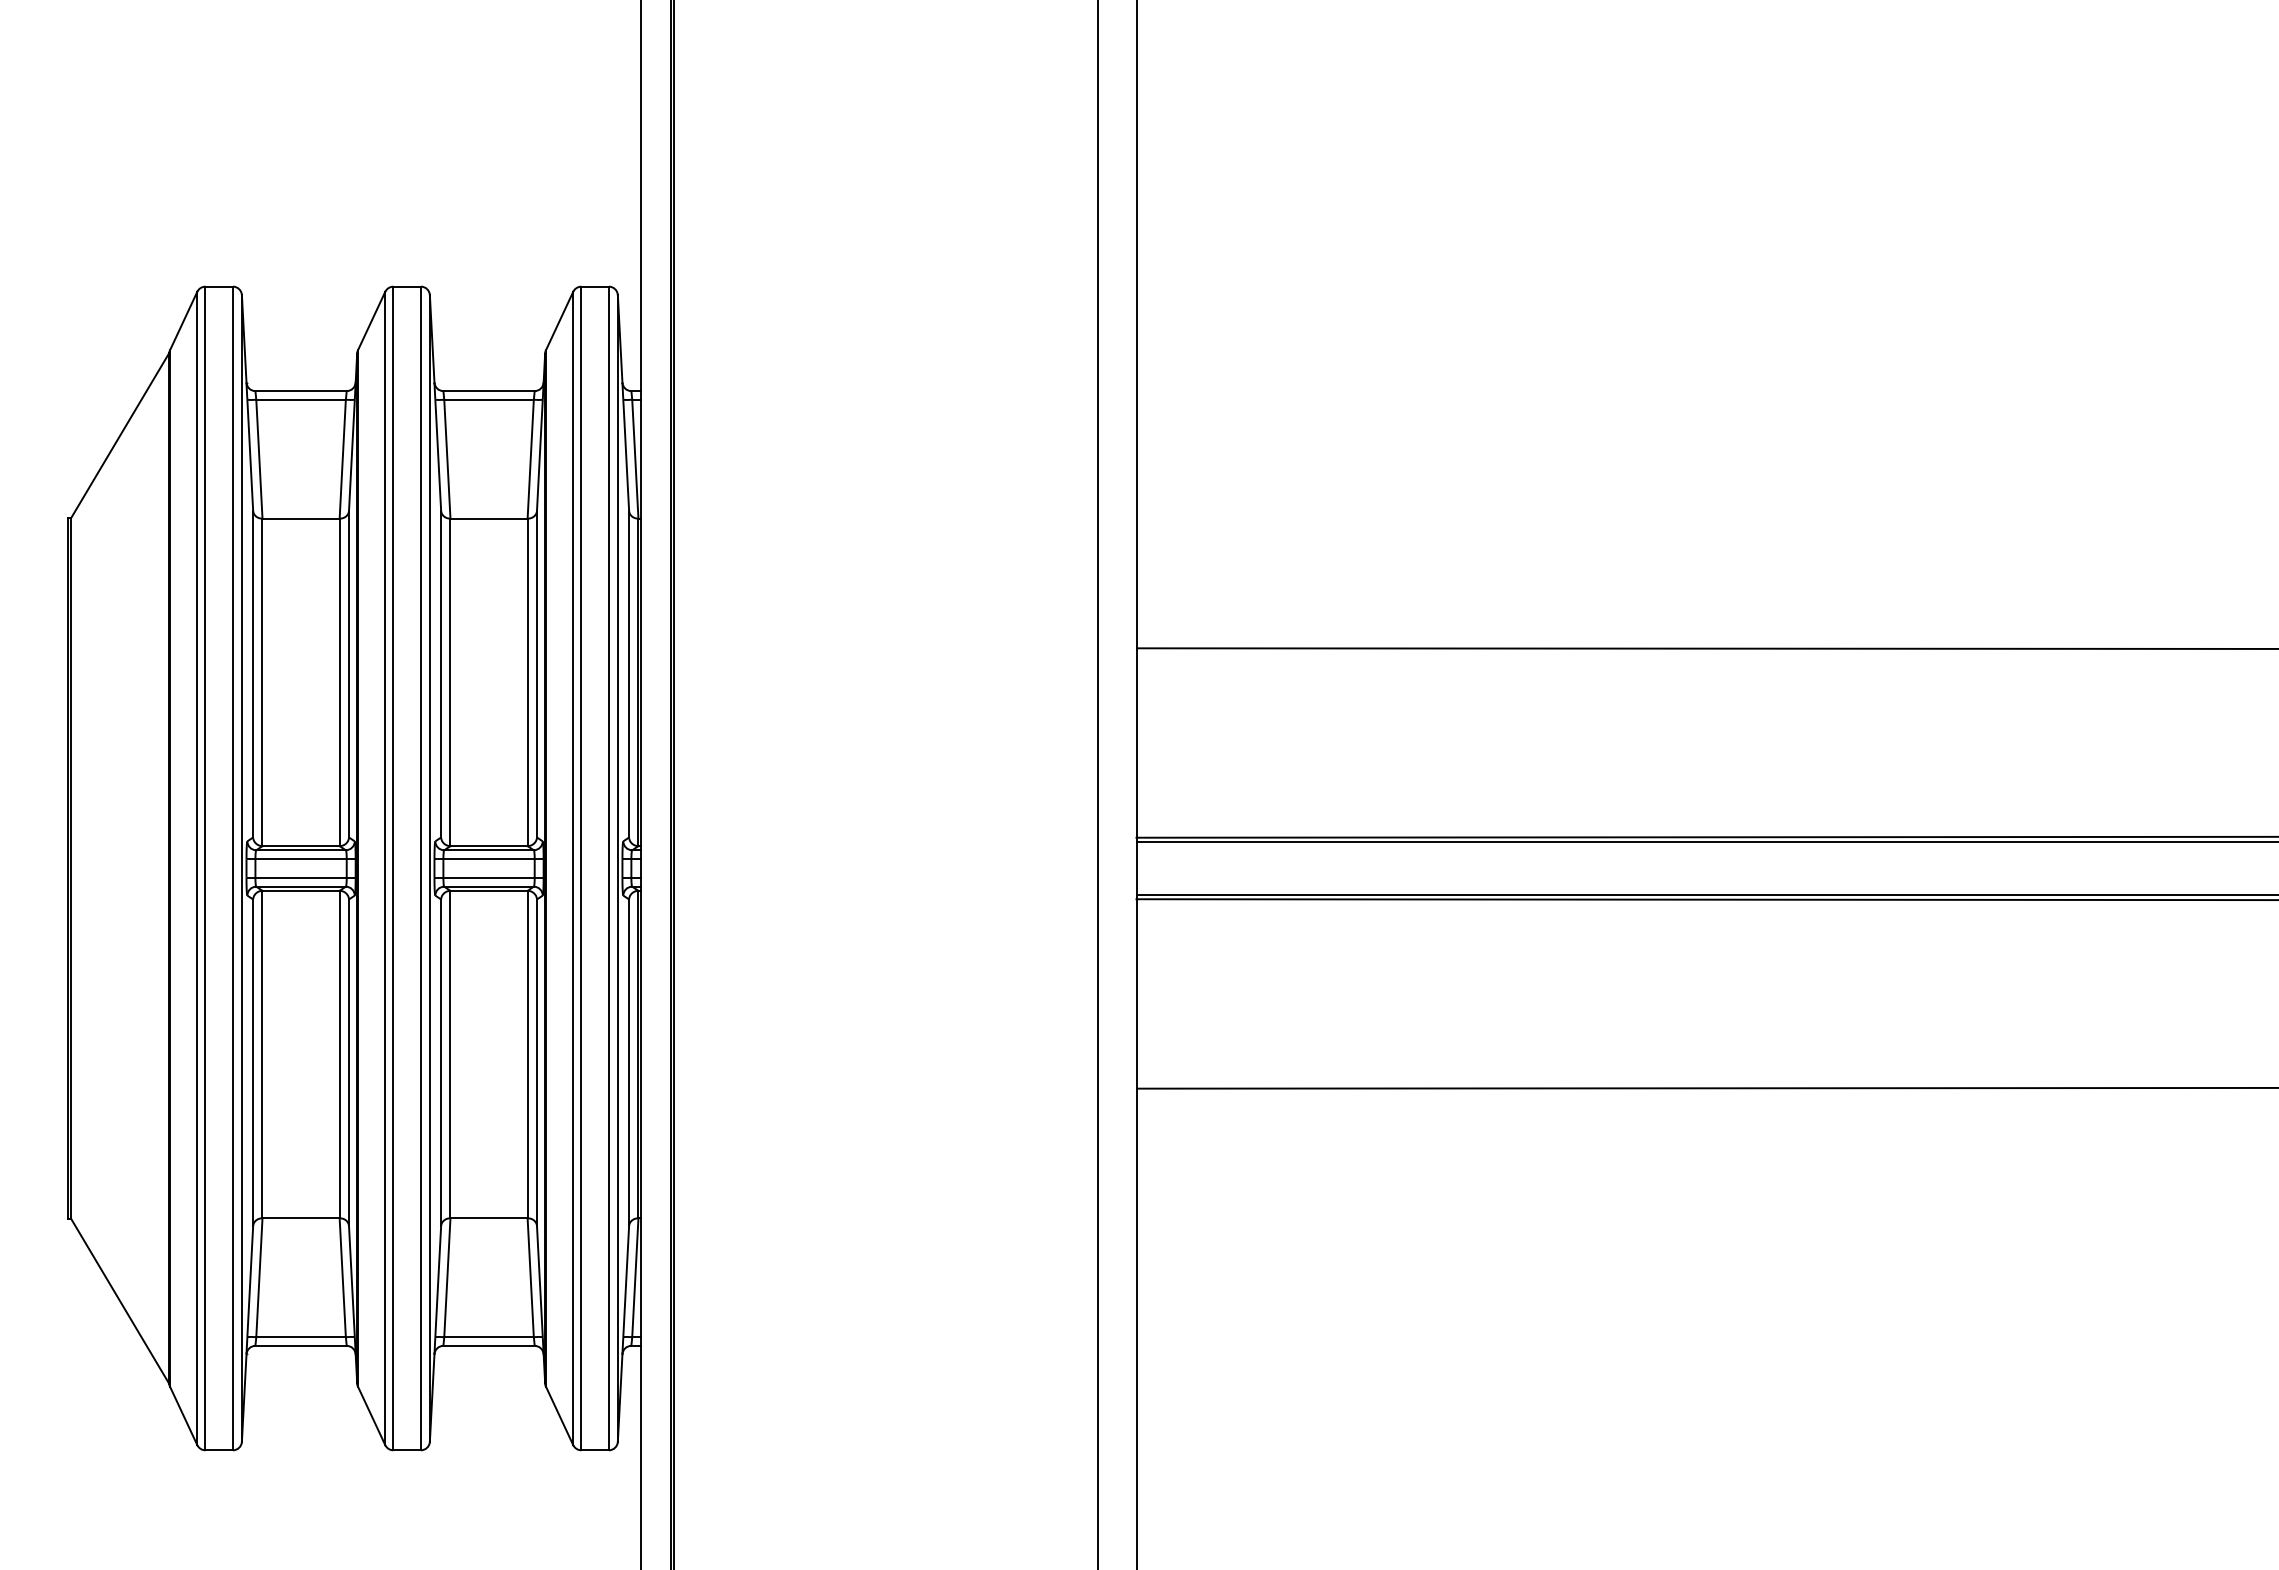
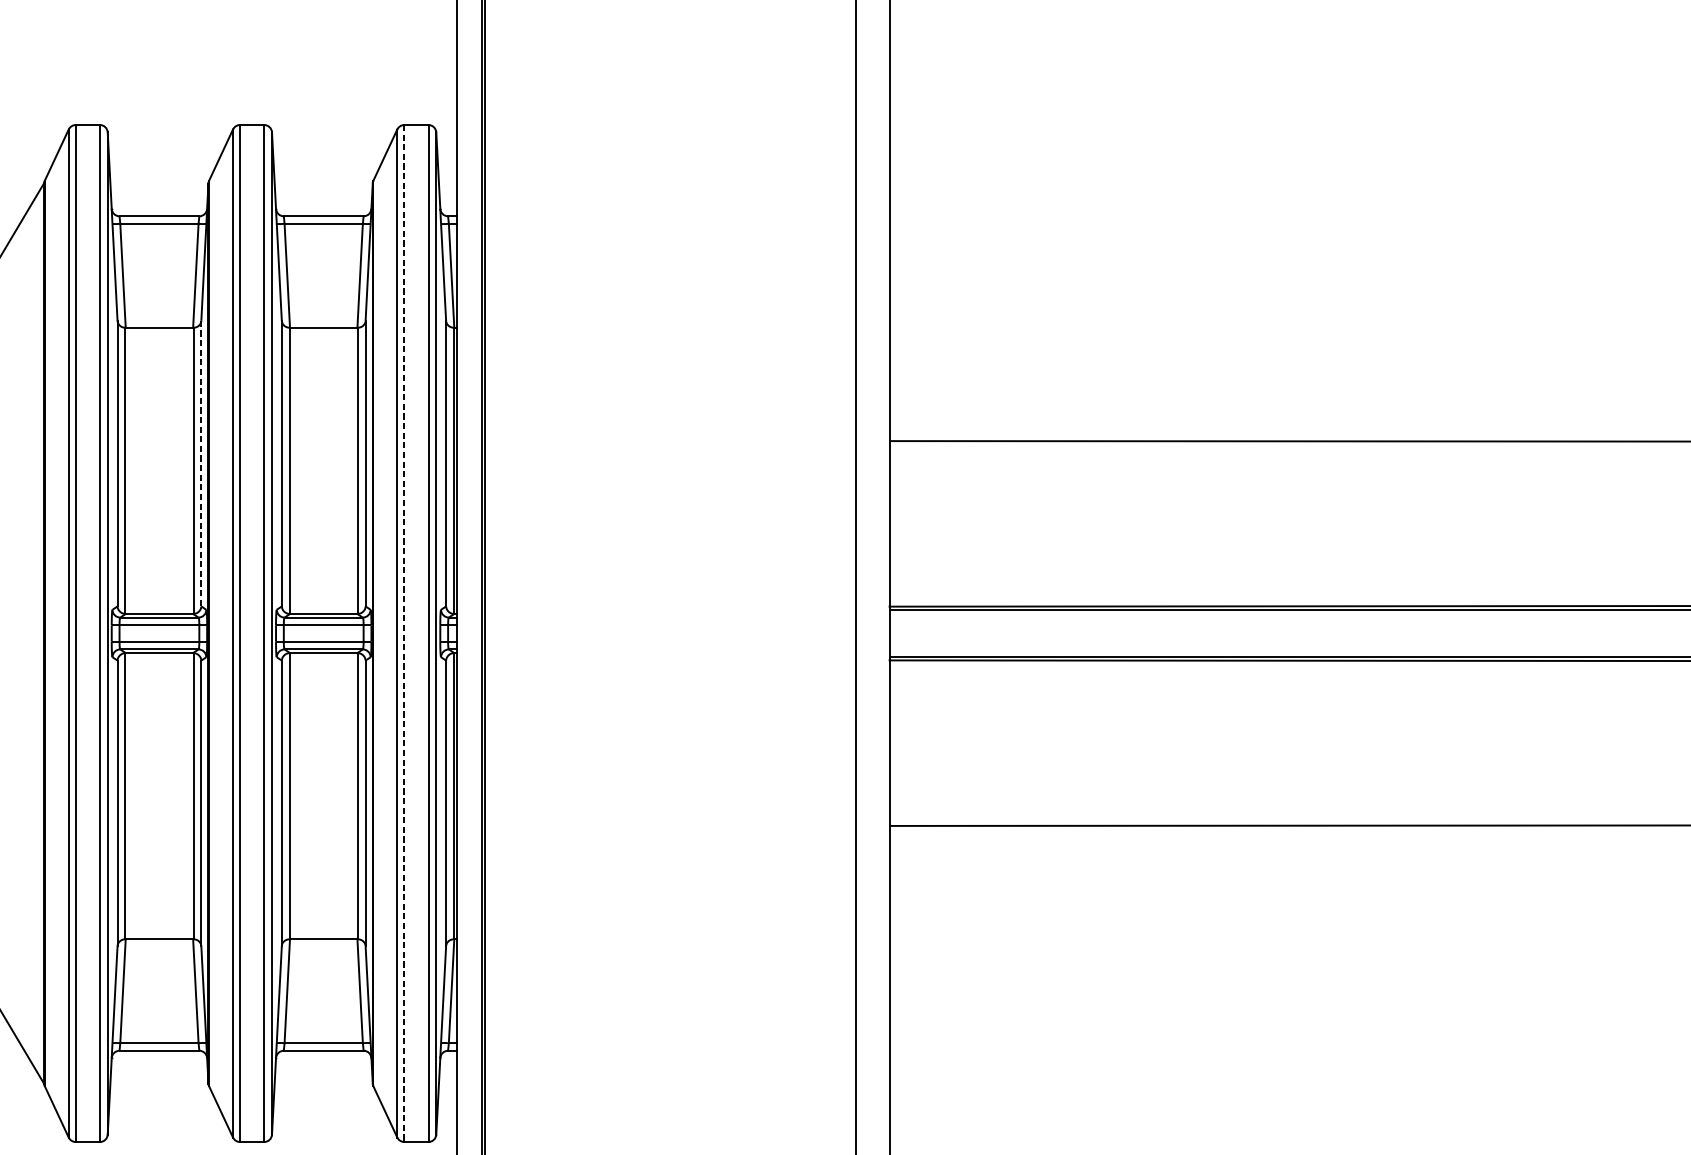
line: (349, 674) -> (201, 463), solid -> dashed
line: (581, 868) -> (404, 633), solid -> dashed

